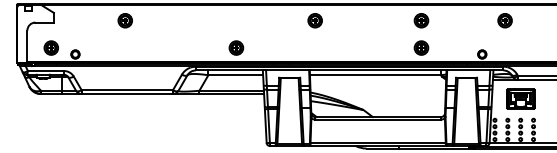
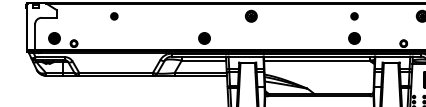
part: (124, 20) -> (113, 16), size x0.6
part: (314, 20) -> (250, 16), moved
part: (421, 20) -> (354, 16), size x0.6

